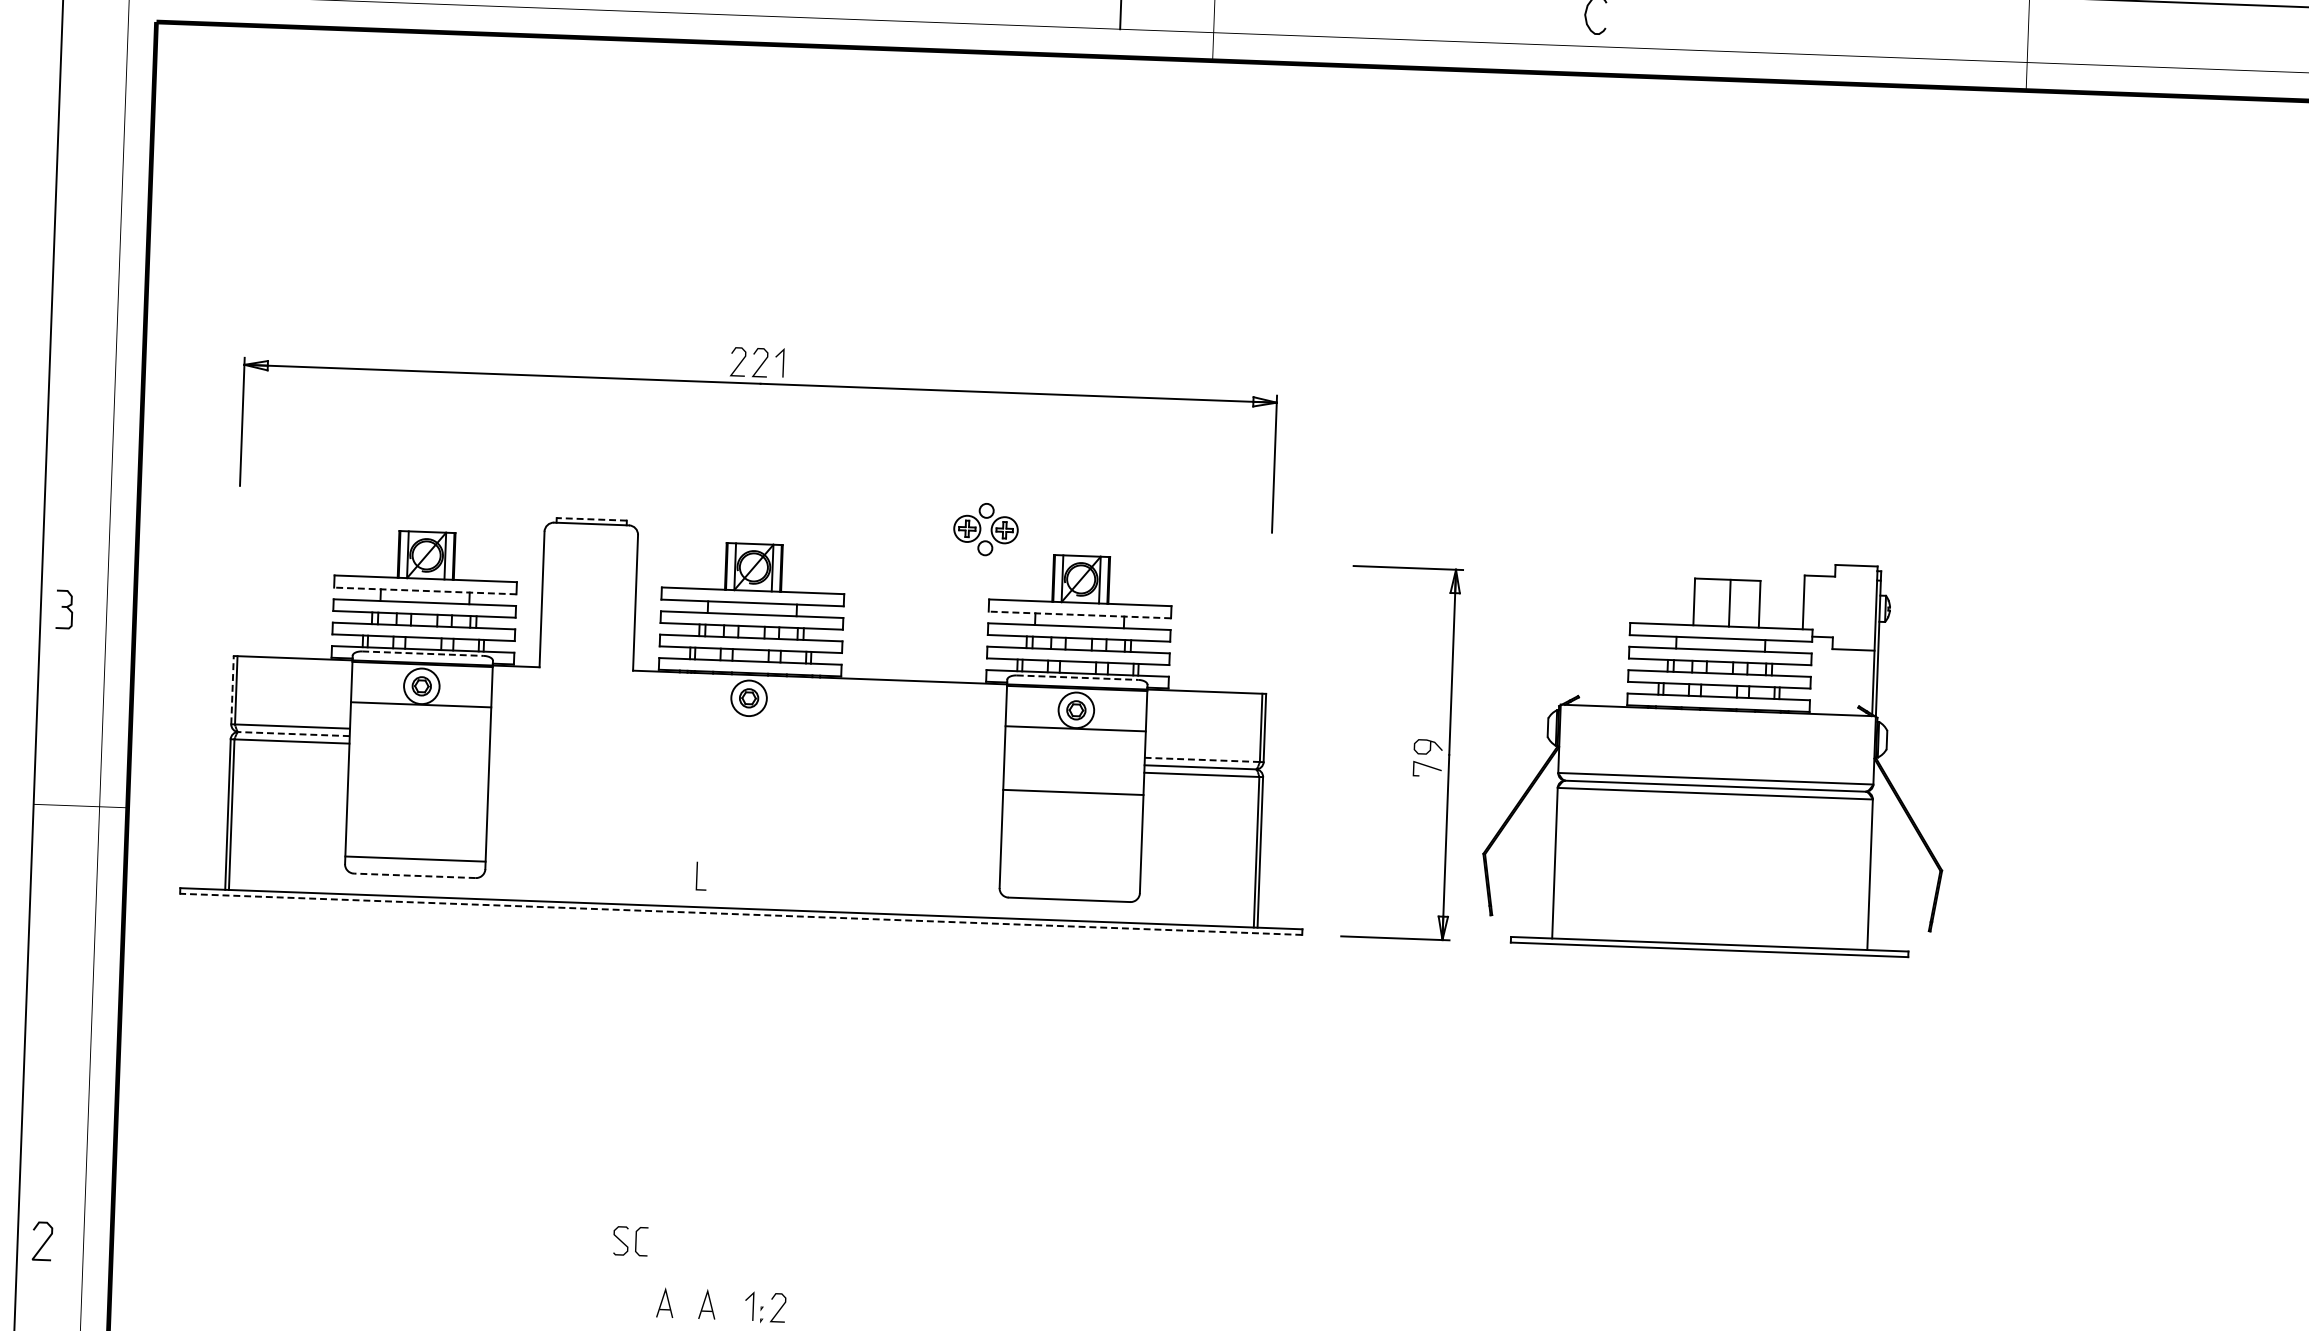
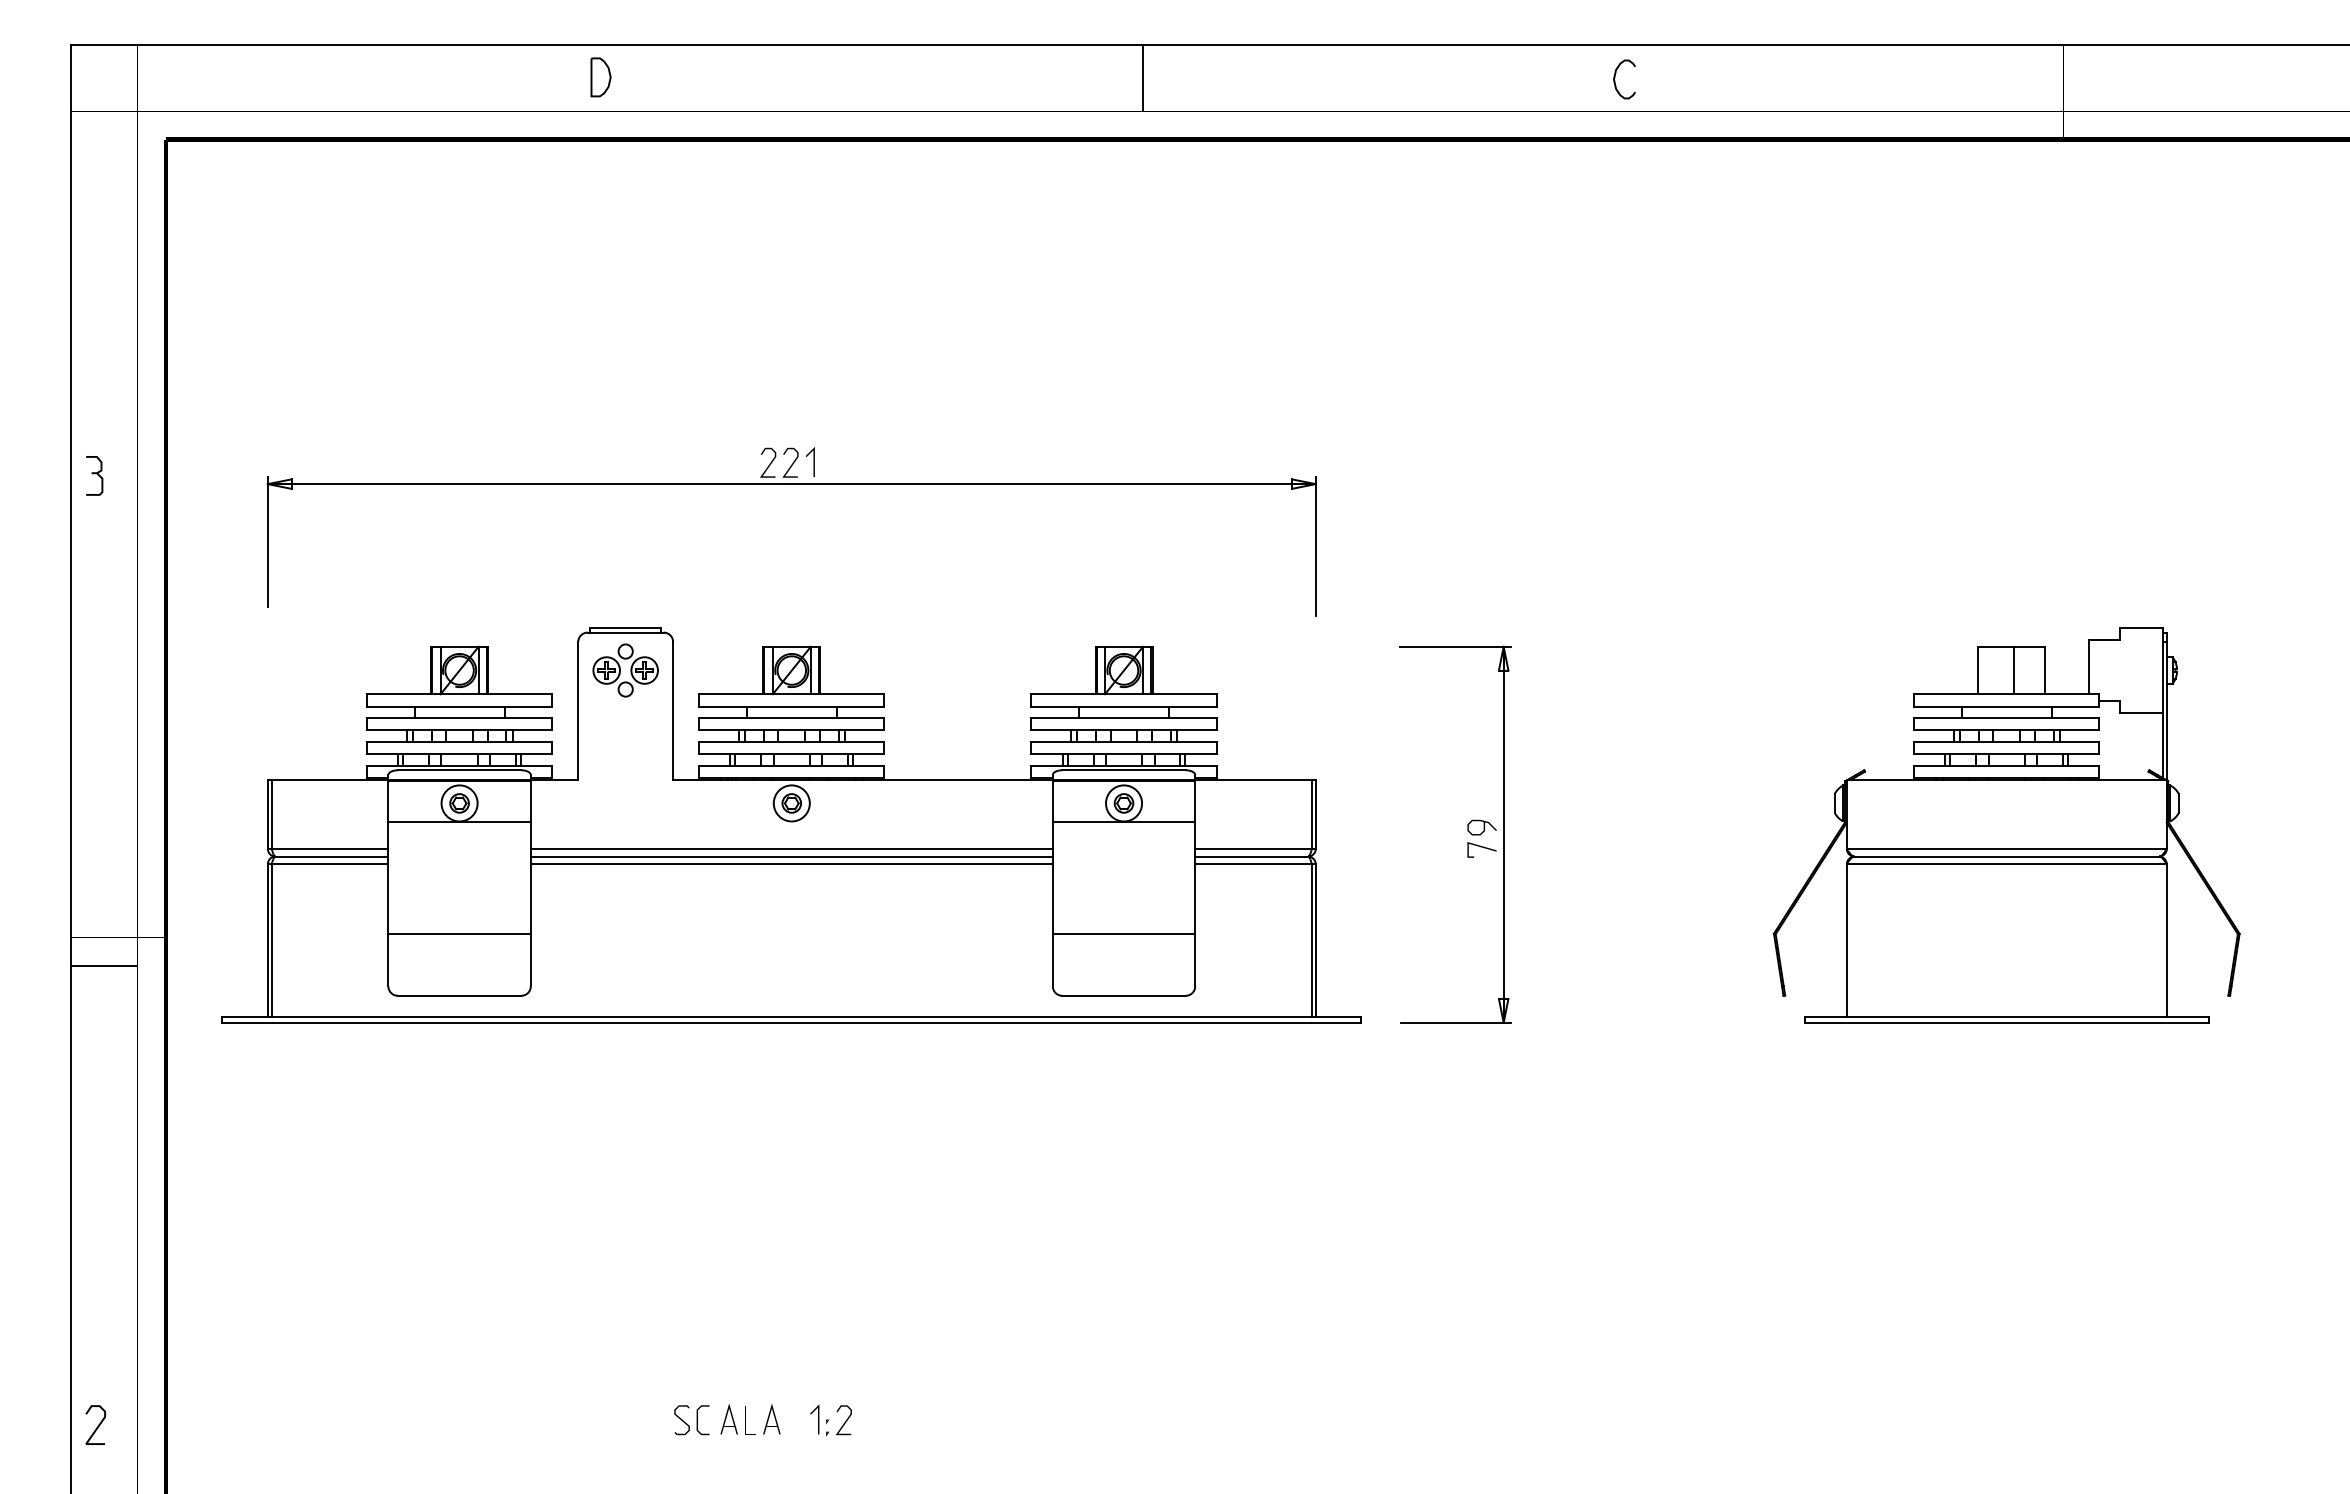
line: (591, 519) -> (625, 627), dashed -> solid
part: (985, 529) -> (625, 670), moved
line: (425, 590) -> (459, 706), dashed -> solid
part: (64, 609) -> (94, 475), moved
line: (1080, 614) -> (1124, 706), dashed -> solid
line: (422, 653) -> (459, 770), dashed -> solid
line: (1078, 677) -> (1124, 770), dashed -> solid
line: (232, 690) -> (267, 814), dashed -> solid
line: (293, 733) -> (331, 856), dashed -> solid
line: (747, 743) -> (791, 849), added
line: (746, 750) -> (791, 856), added
part: (1716, 755) -> (2006, 825), moved
line: (746, 758) -> (791, 864), added
line: (1202, 760) -> (1253, 849), dashed -> solid
line: (1072, 792) -> (1123, 933), moved
line: (65, 833) -> (103, 965), added
line: (415, 858) -> (459, 933), moved
line: (414, 875) -> (459, 995), dashed -> solid
line: (696, 876) -> (745, 1420), moved
line: (740, 914) -> (791, 1022), dashed -> solid
part: (630, 1241) -> (691, 1420), moved
curve: (44, 1242) -> (97, 1426), moved

